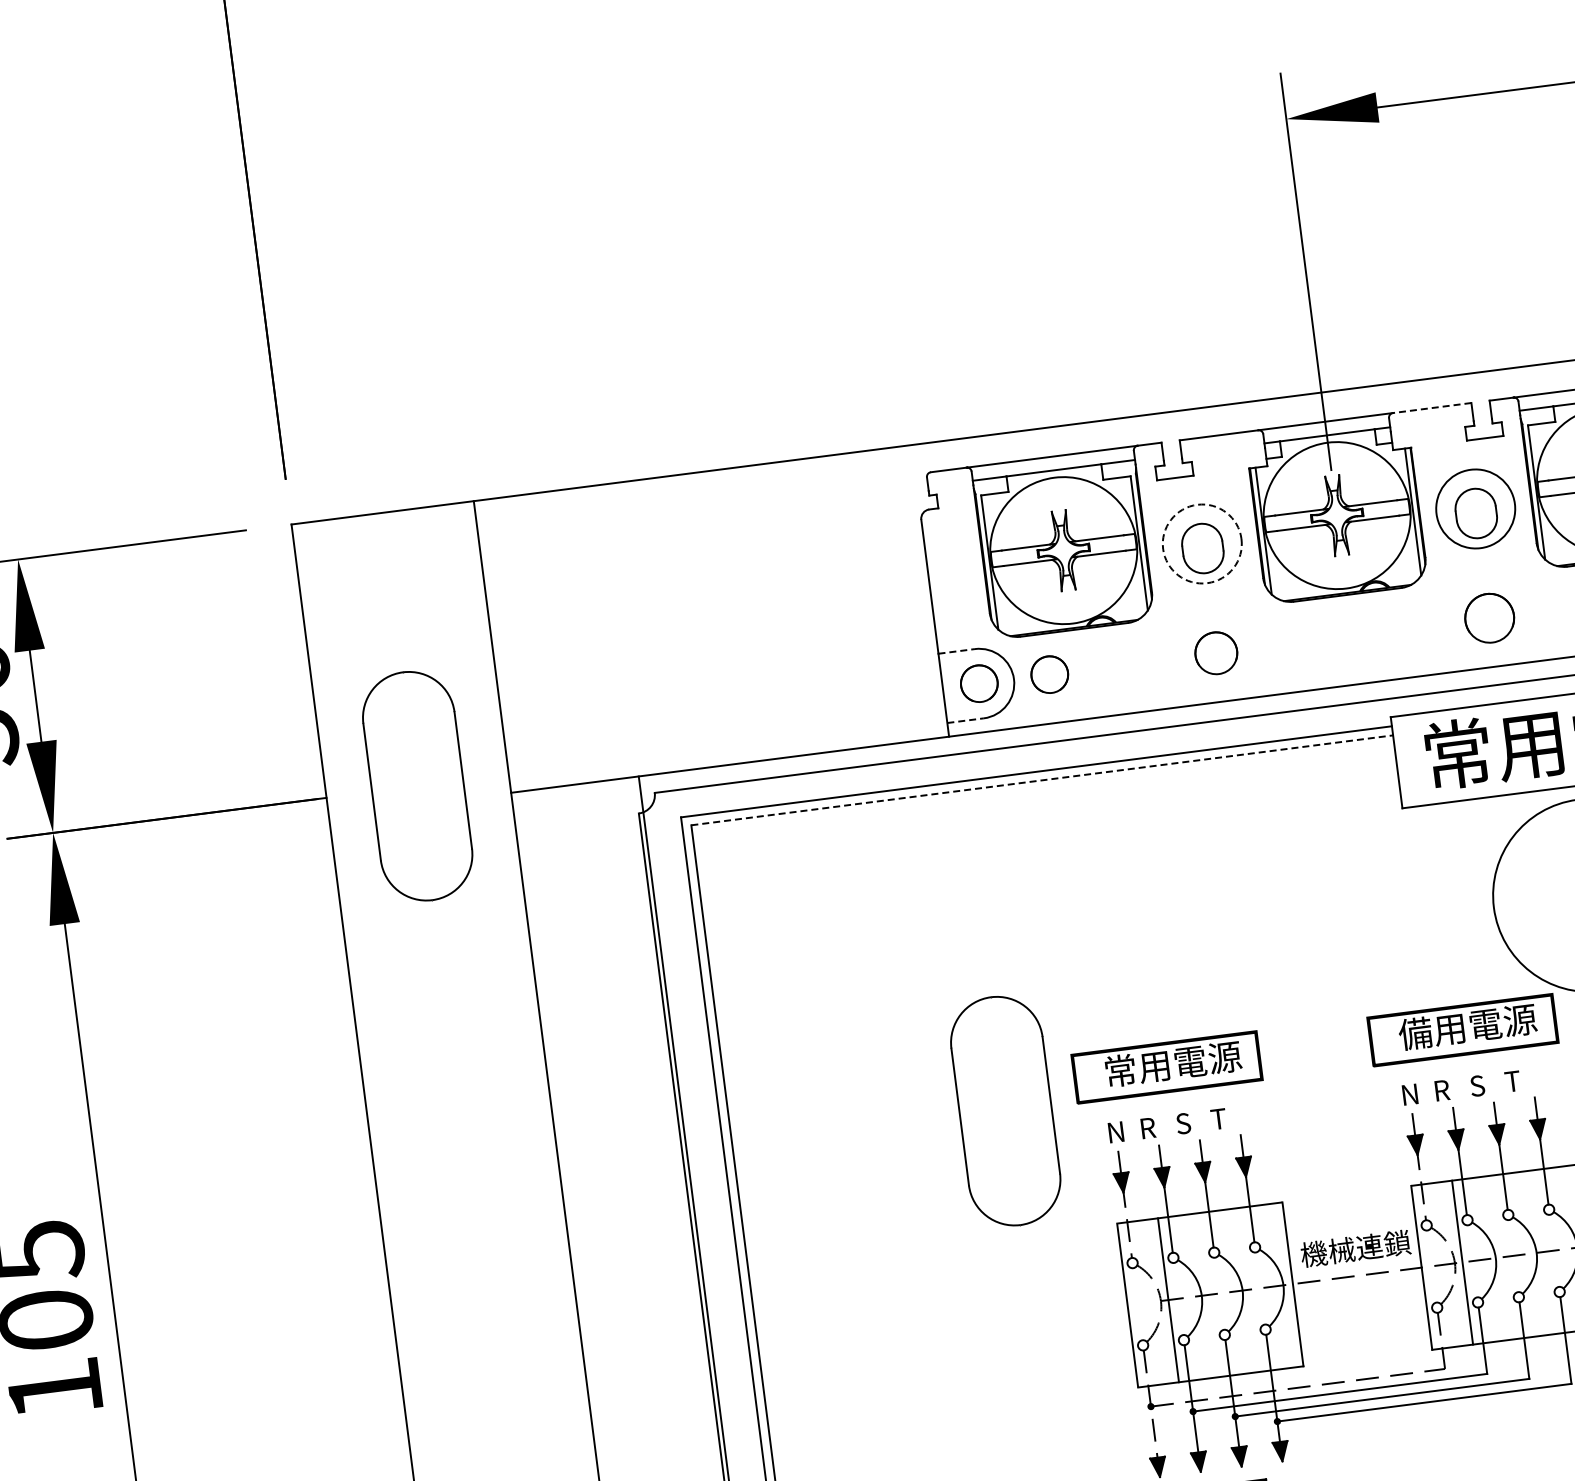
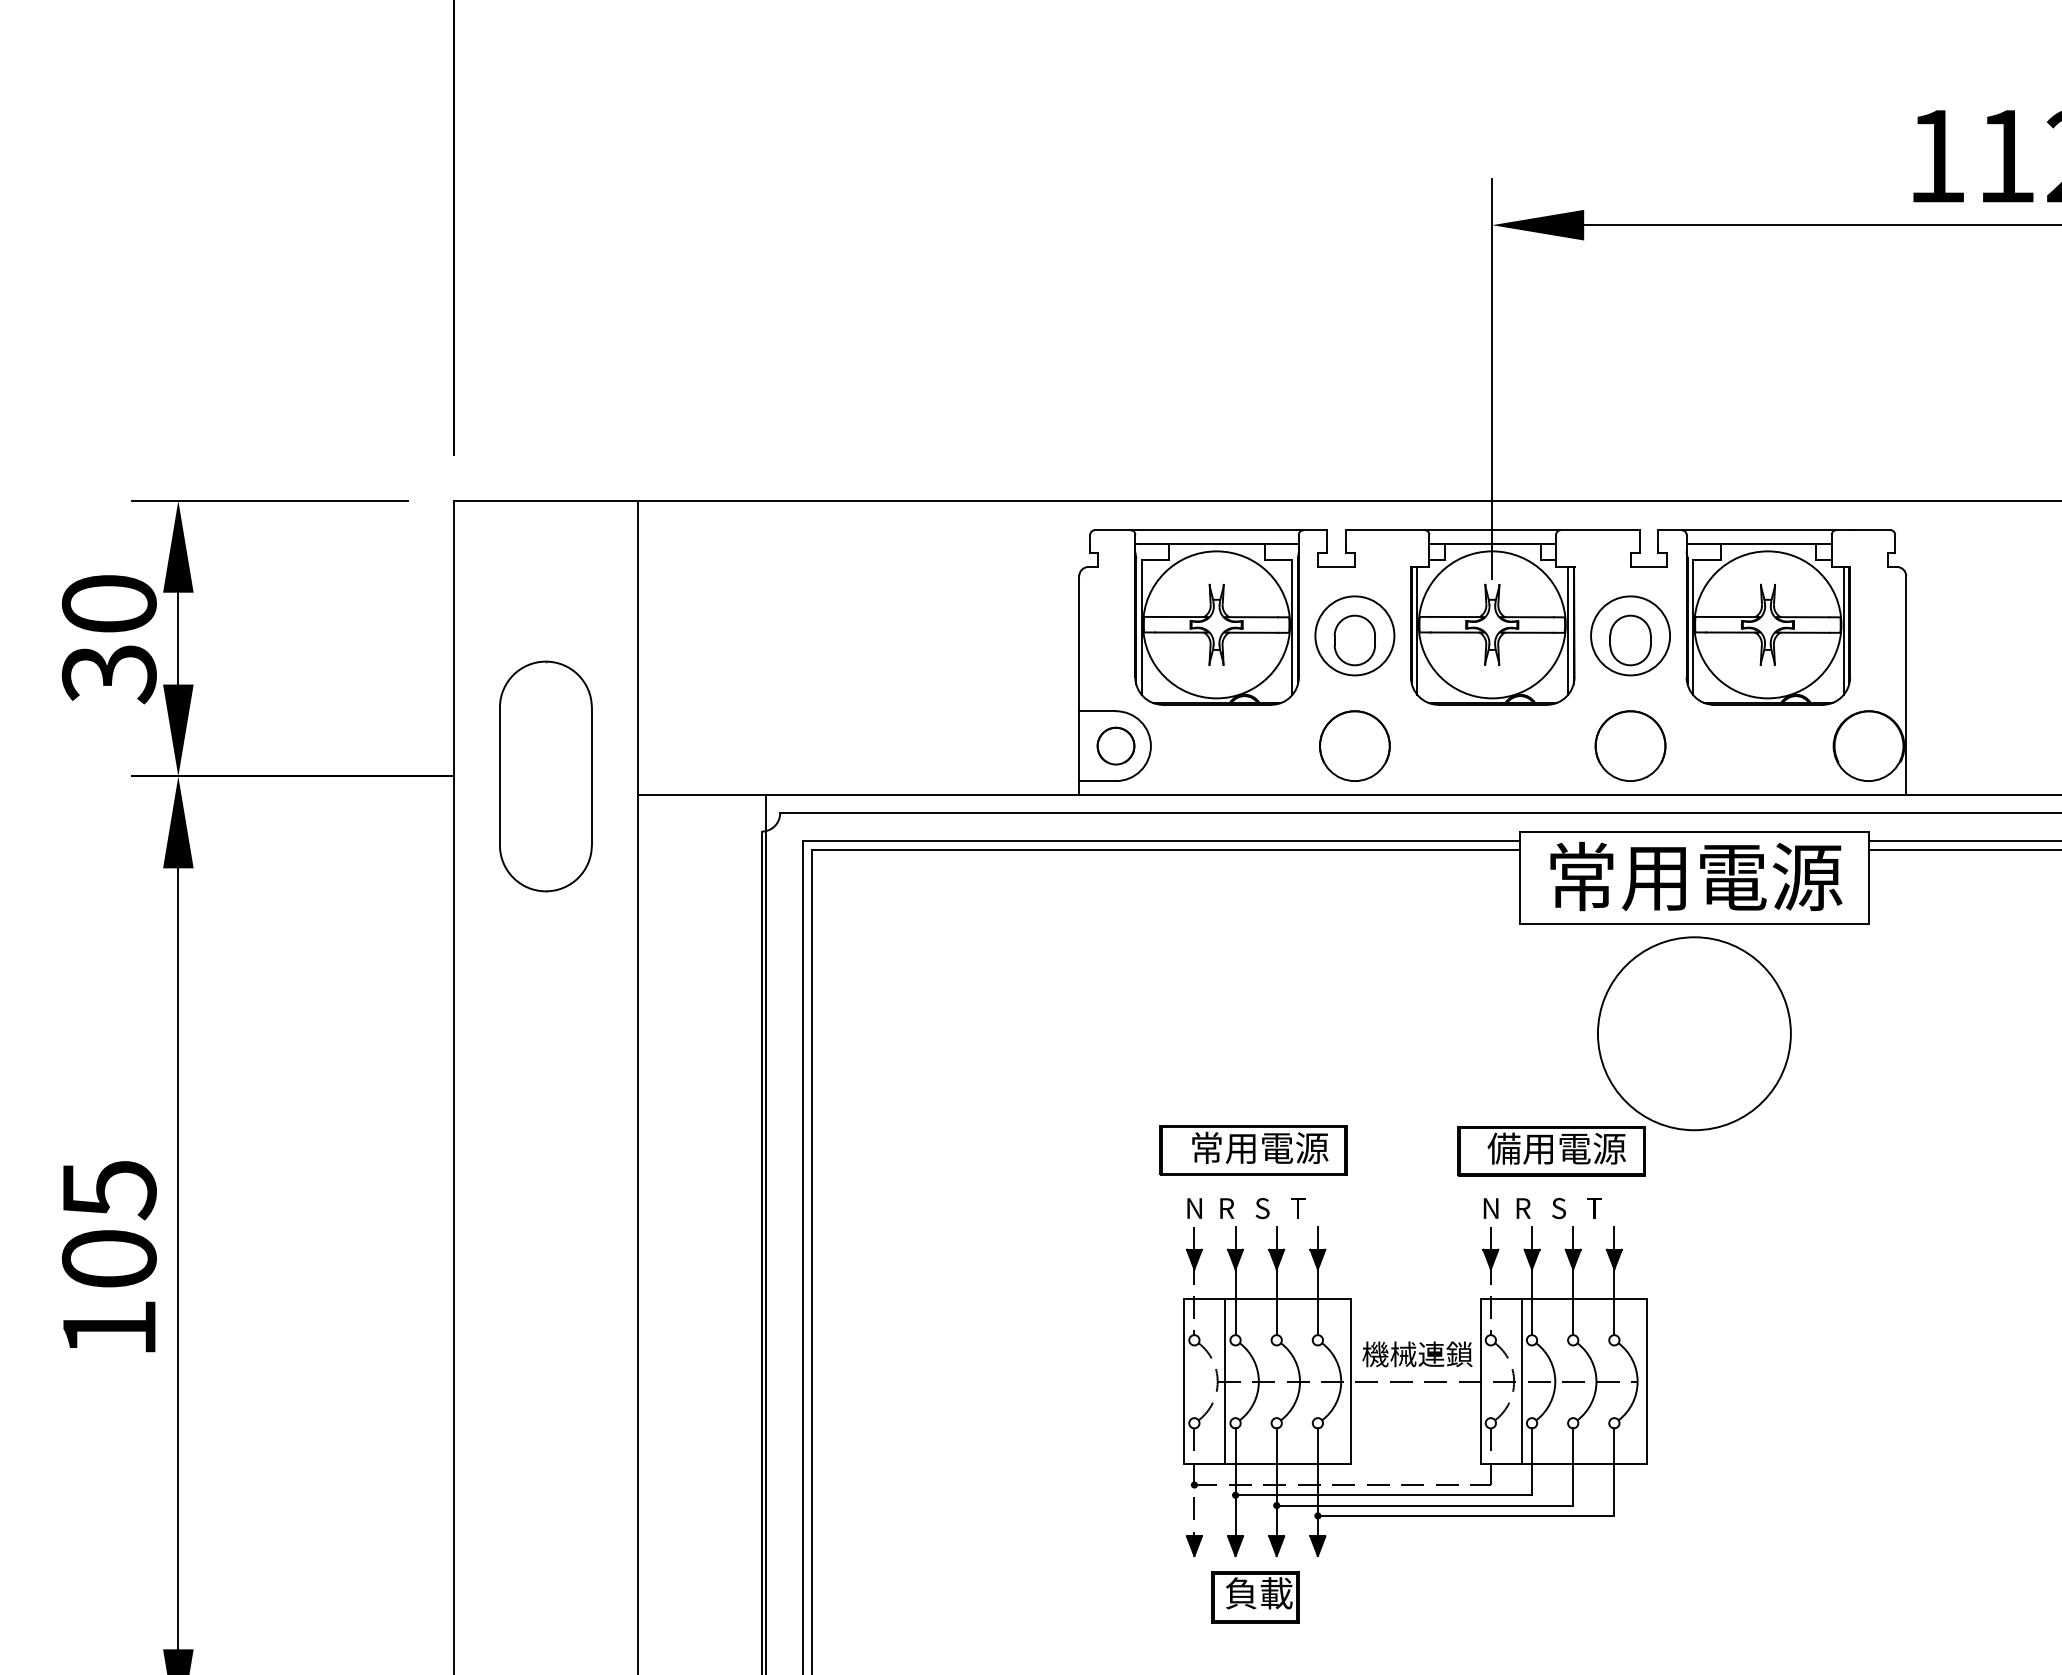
line: (1432, 408) -> (1600, 530), dashed -> solid
circle: (1201, 543) -> (1354, 635), dashed -> solid
part: (1489, 617) -> (1630, 745), size x1.43
line: (957, 651) -> (1098, 711), dashed -> solid
circle: (1215, 652) -> (1354, 745), size x1.67
part: (1049, 674) -> (1186, 745), removed
line: (966, 721) -> (1098, 781), dashed -> solid
line: (1042, 780) -> (1166, 850), dashed -> solid
part: (1005, 1111) -> (1087, 1173), removed

